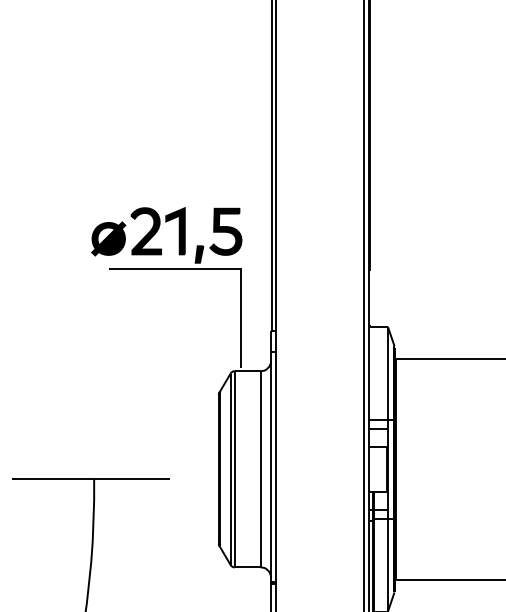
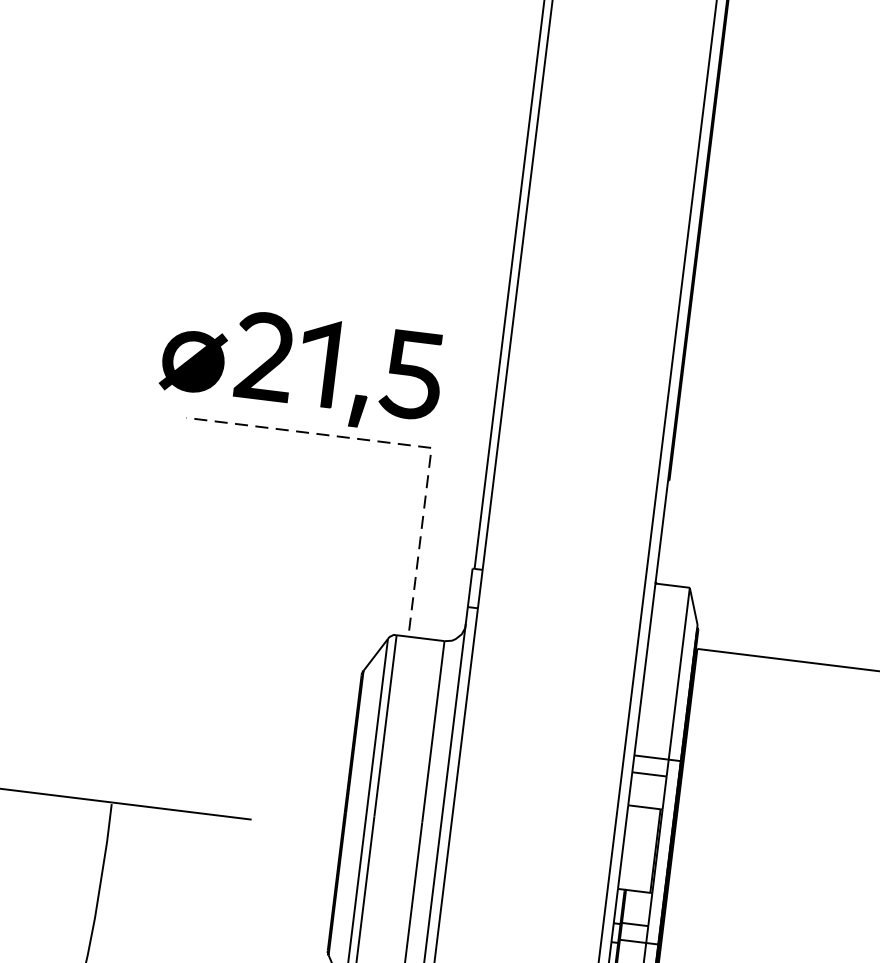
line: (224, 269) -> (400, 444), solid -> dashed

